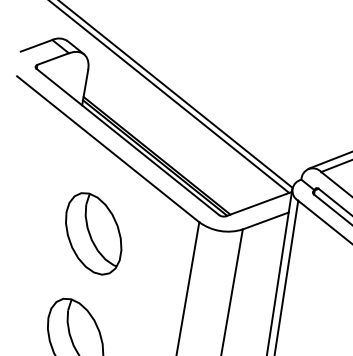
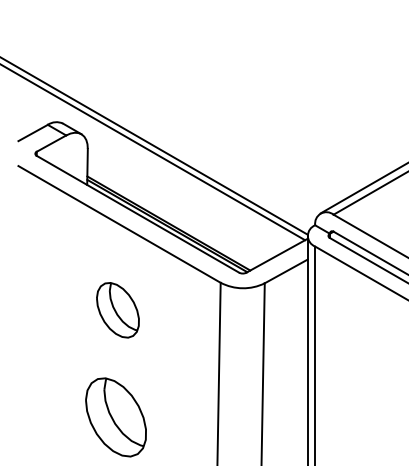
part: (93, 234) -> (117, 310), size x0.7

